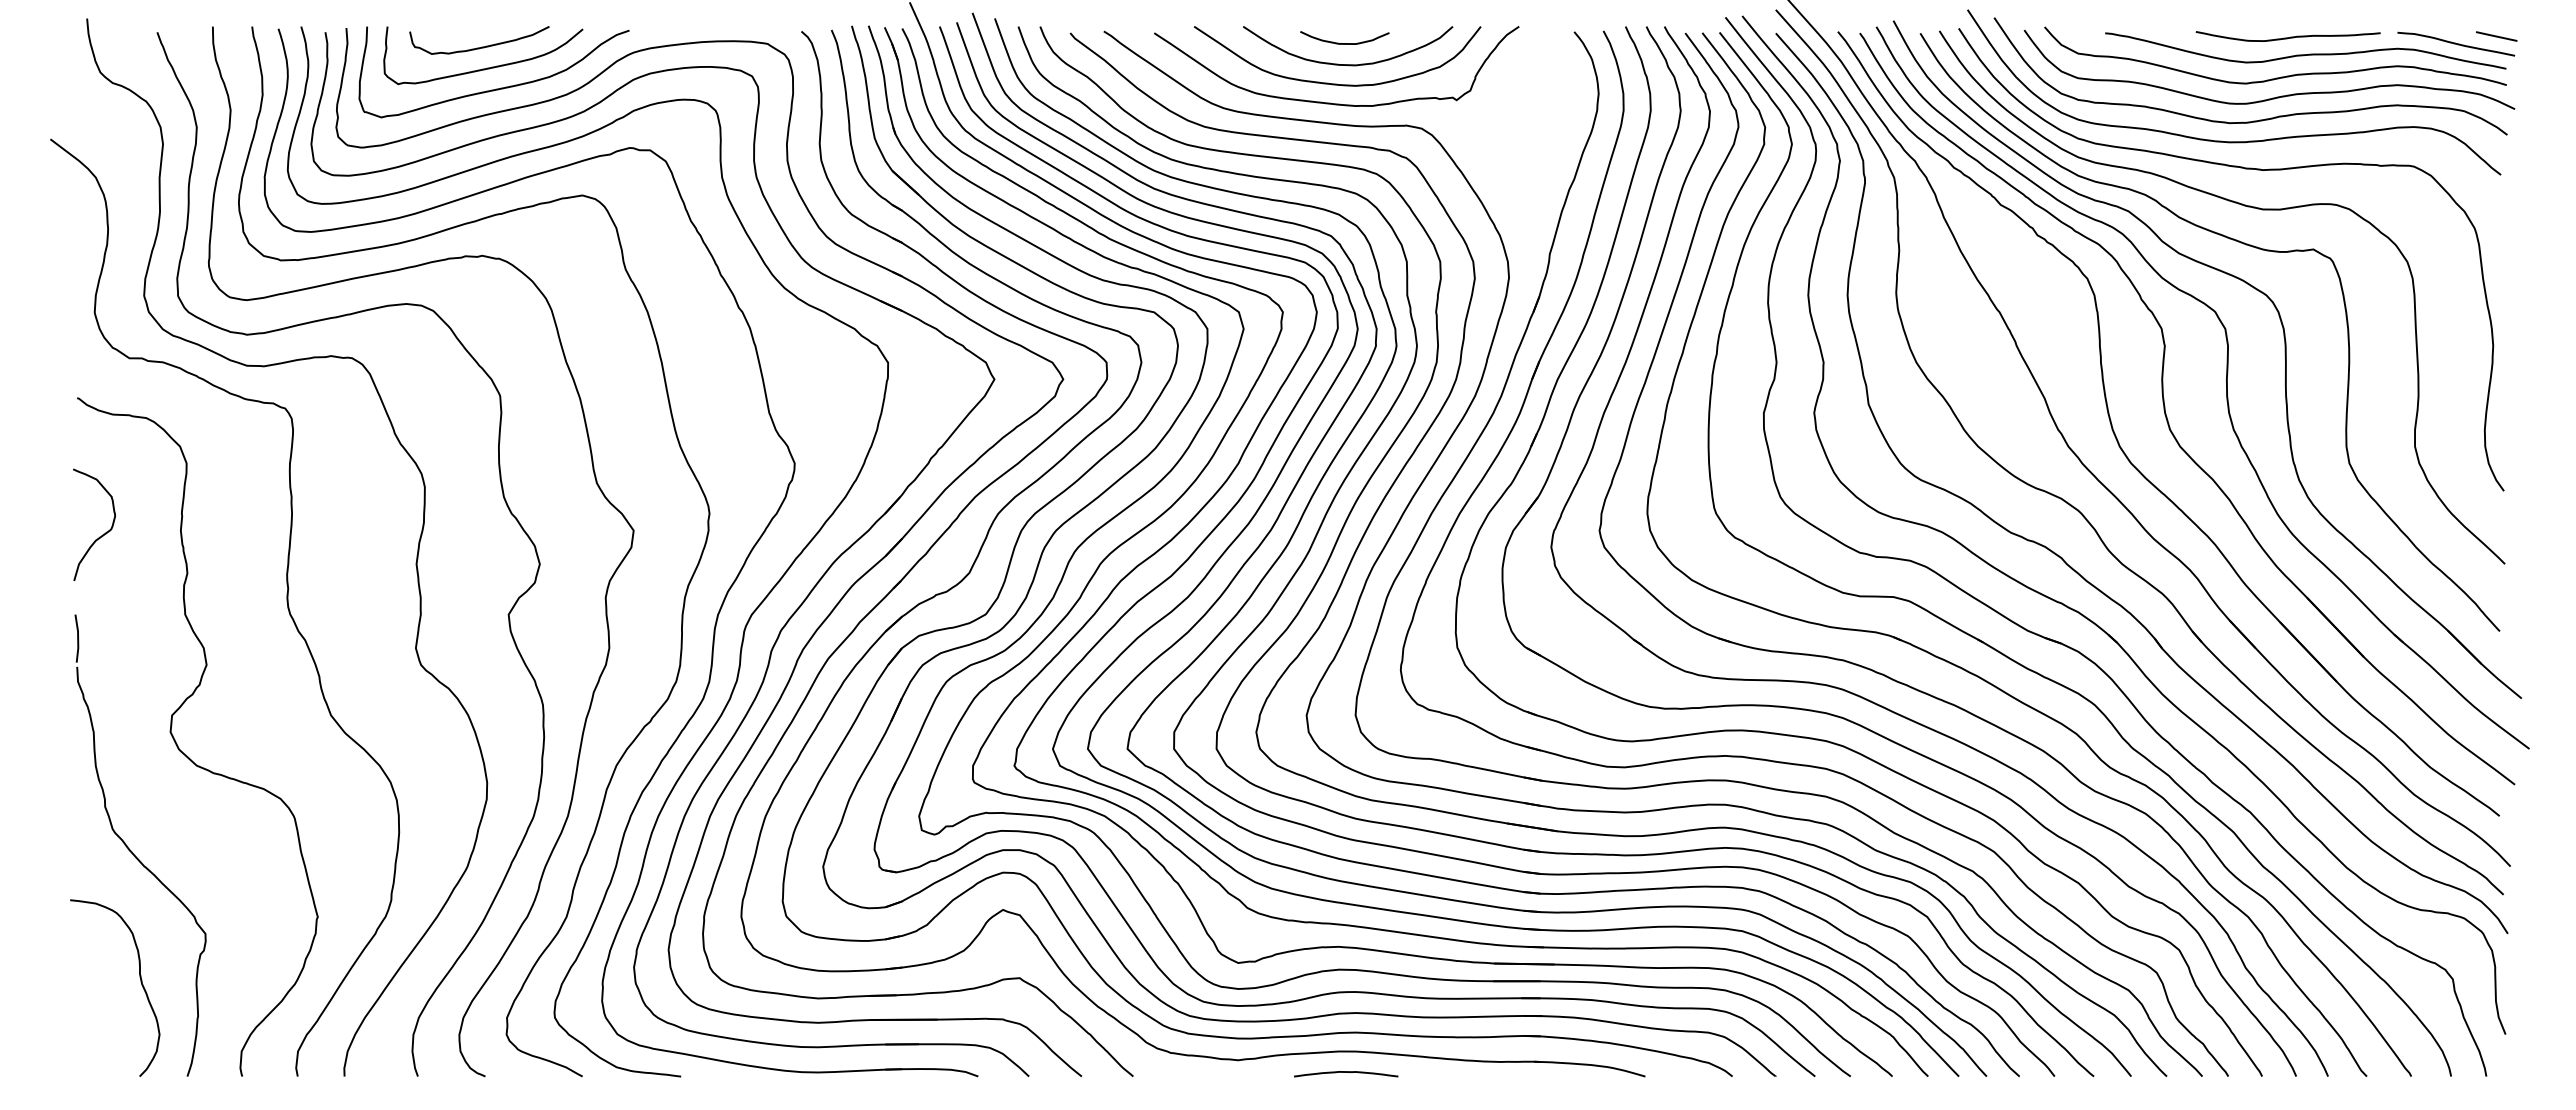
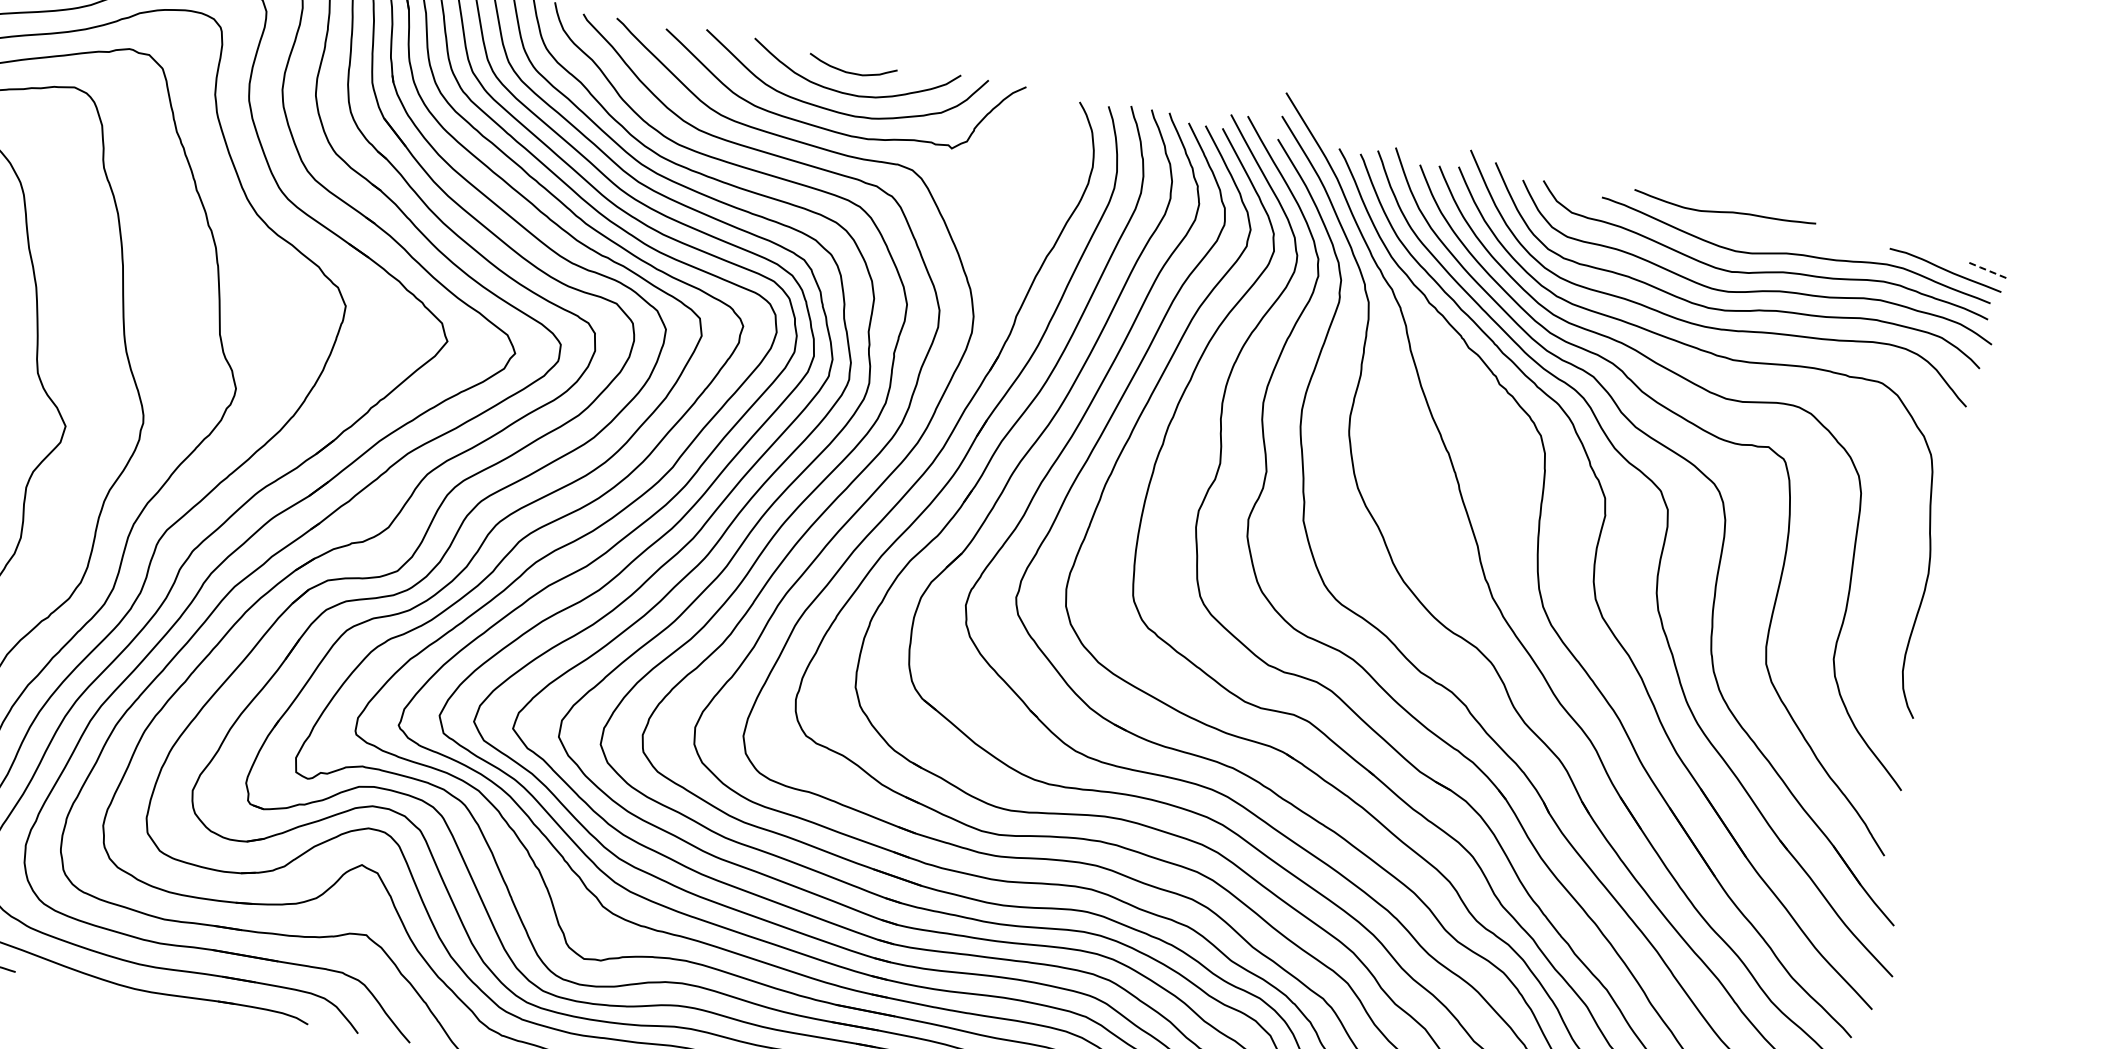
line: (2495, 36) -> (1985, 269), solid -> dashed
curve: (2287, 37) -> (1723, 211), moved

